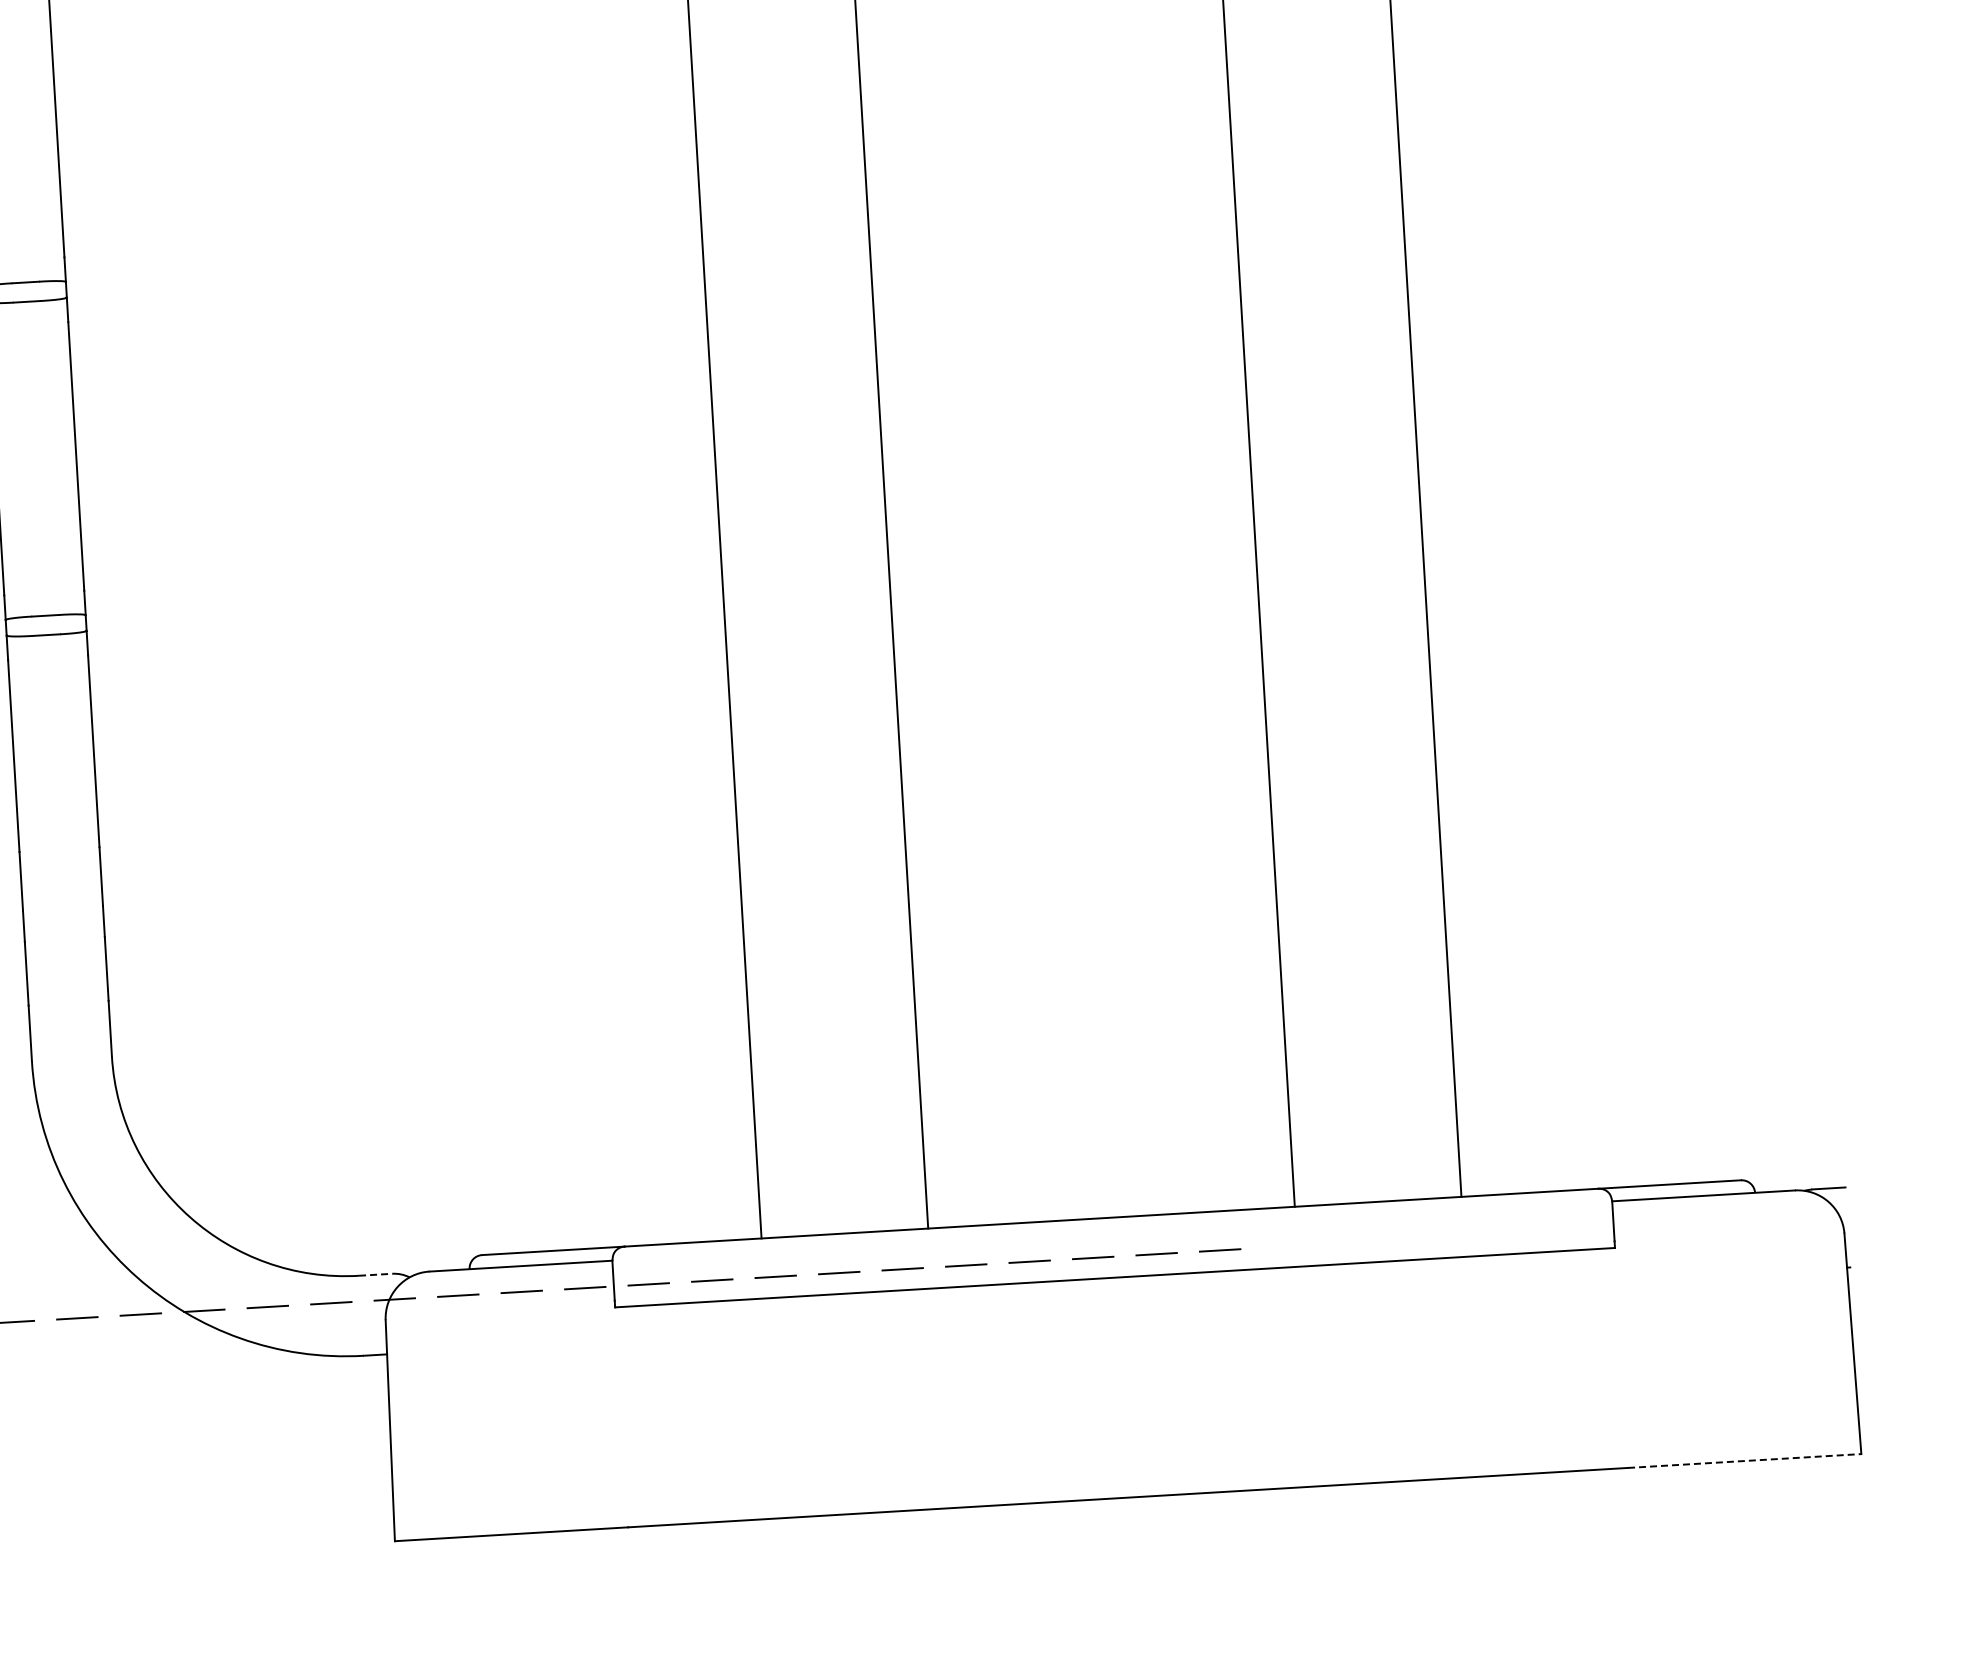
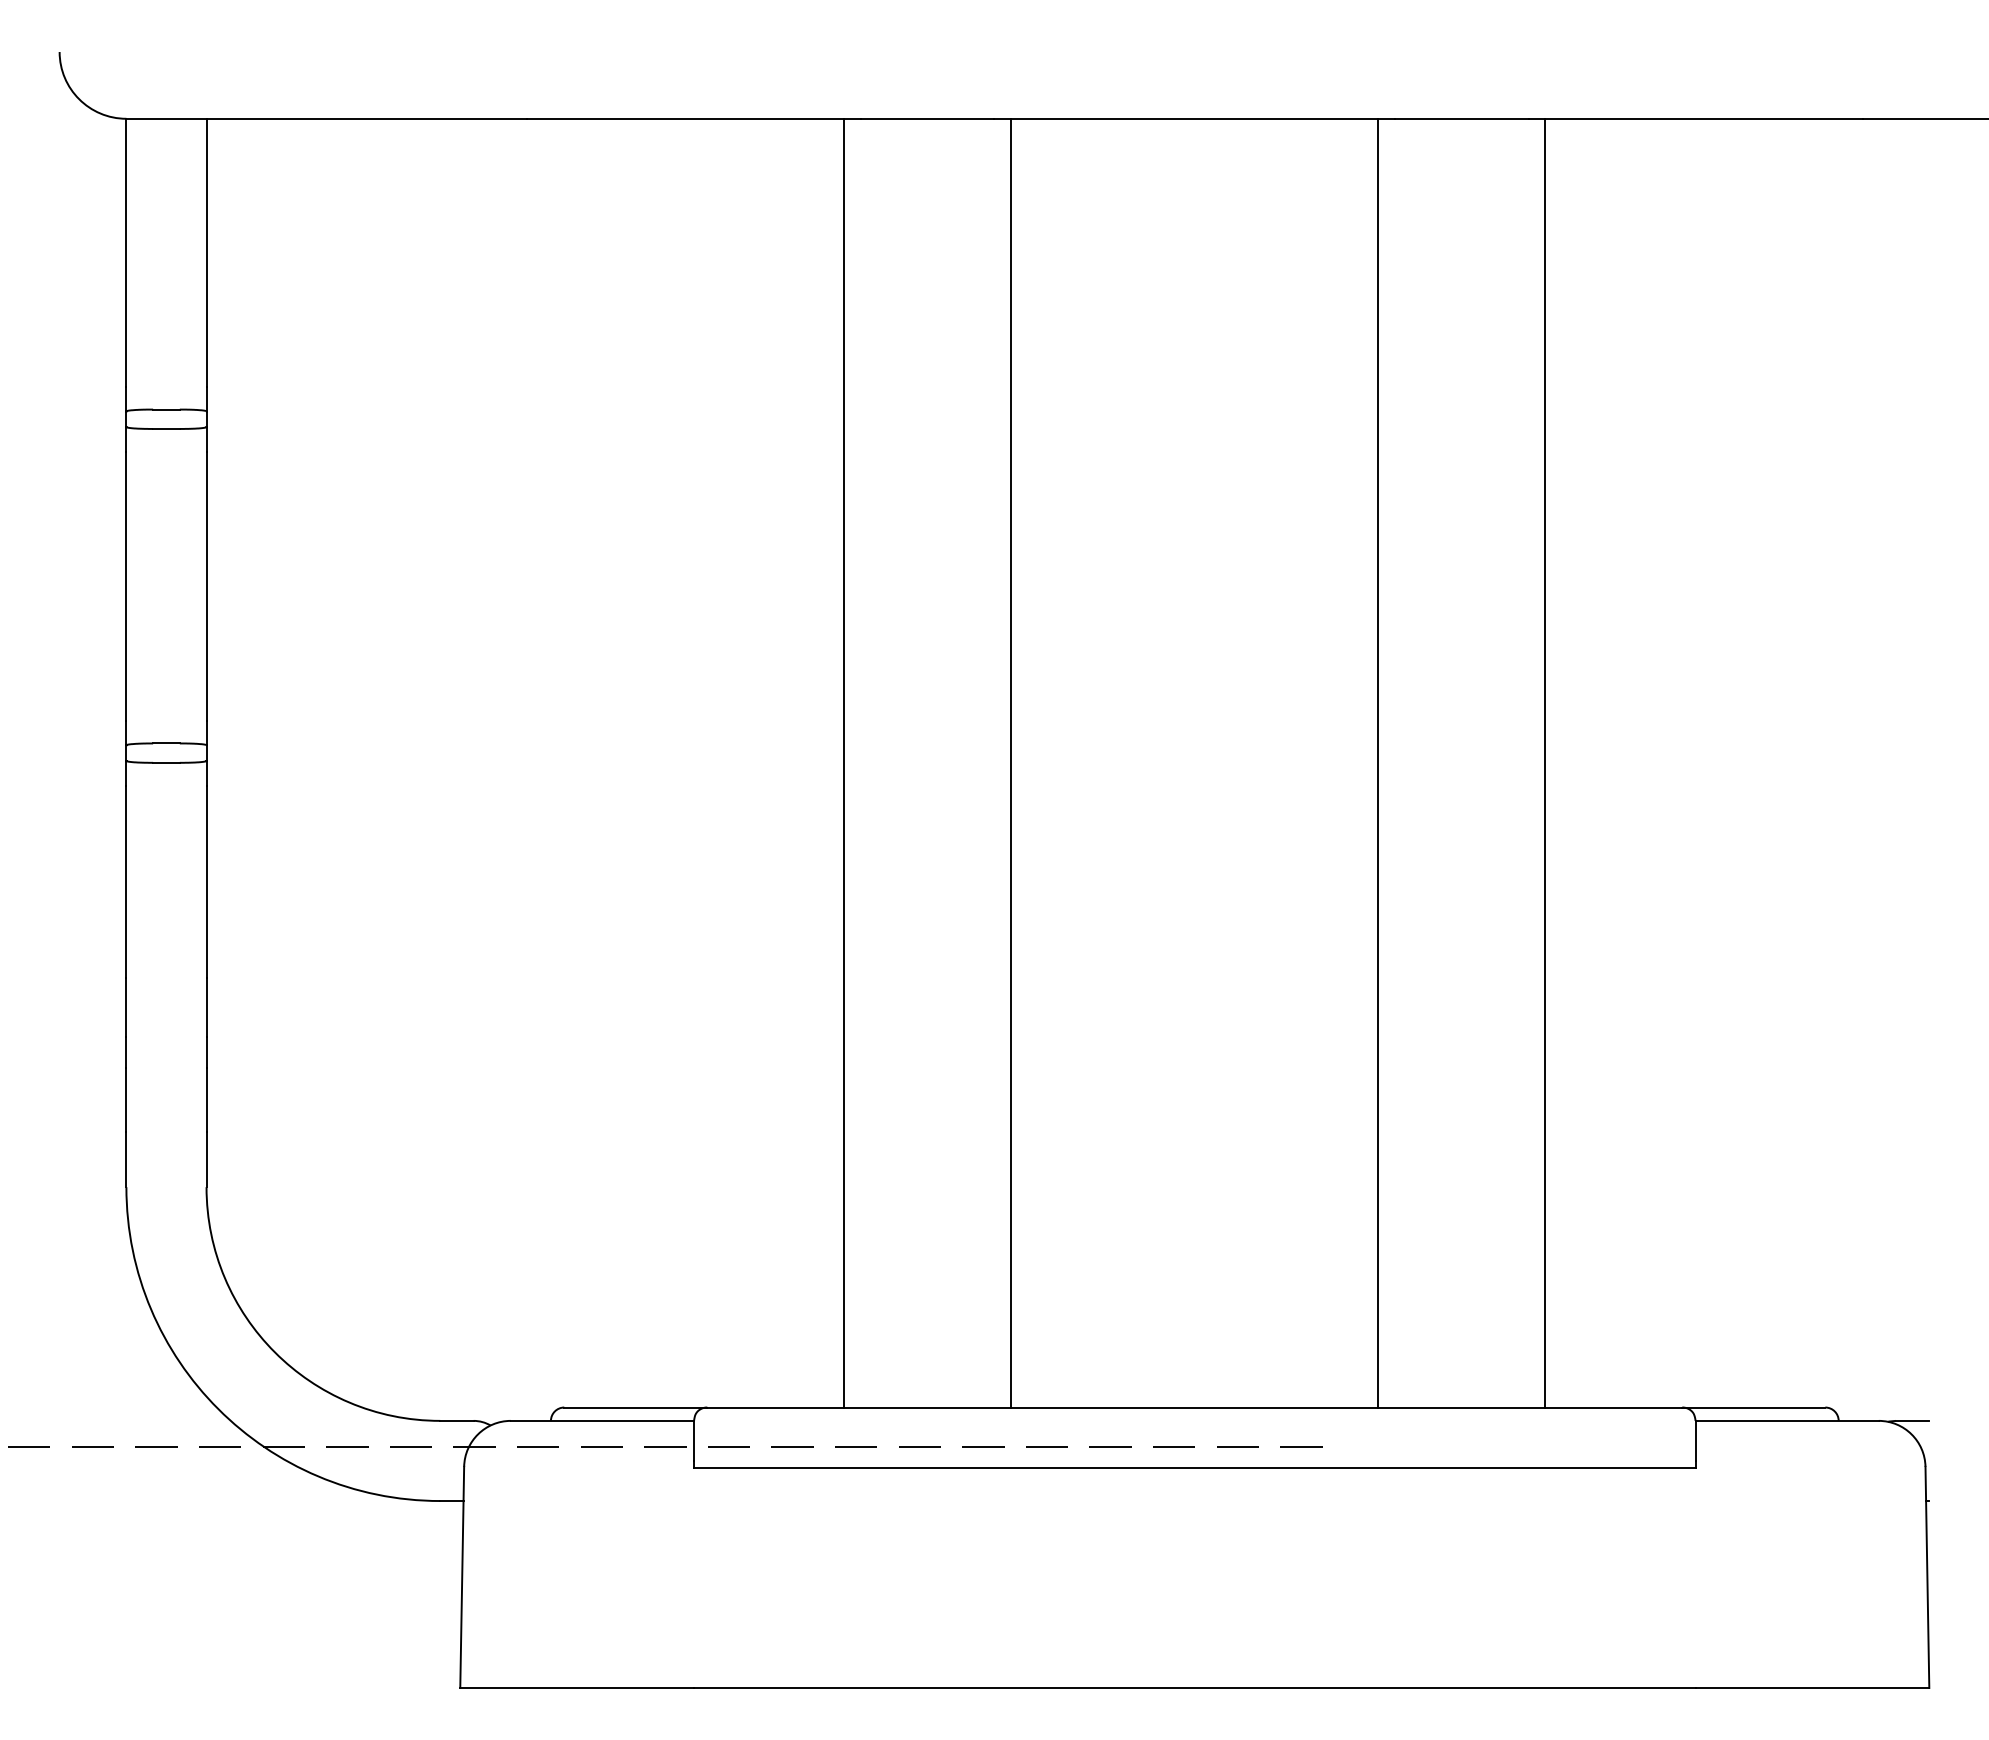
line: (375, 1274) -> (456, 1420), dashed -> solid
line: (1744, 1460) -> (1812, 1687), dashed -> solid

